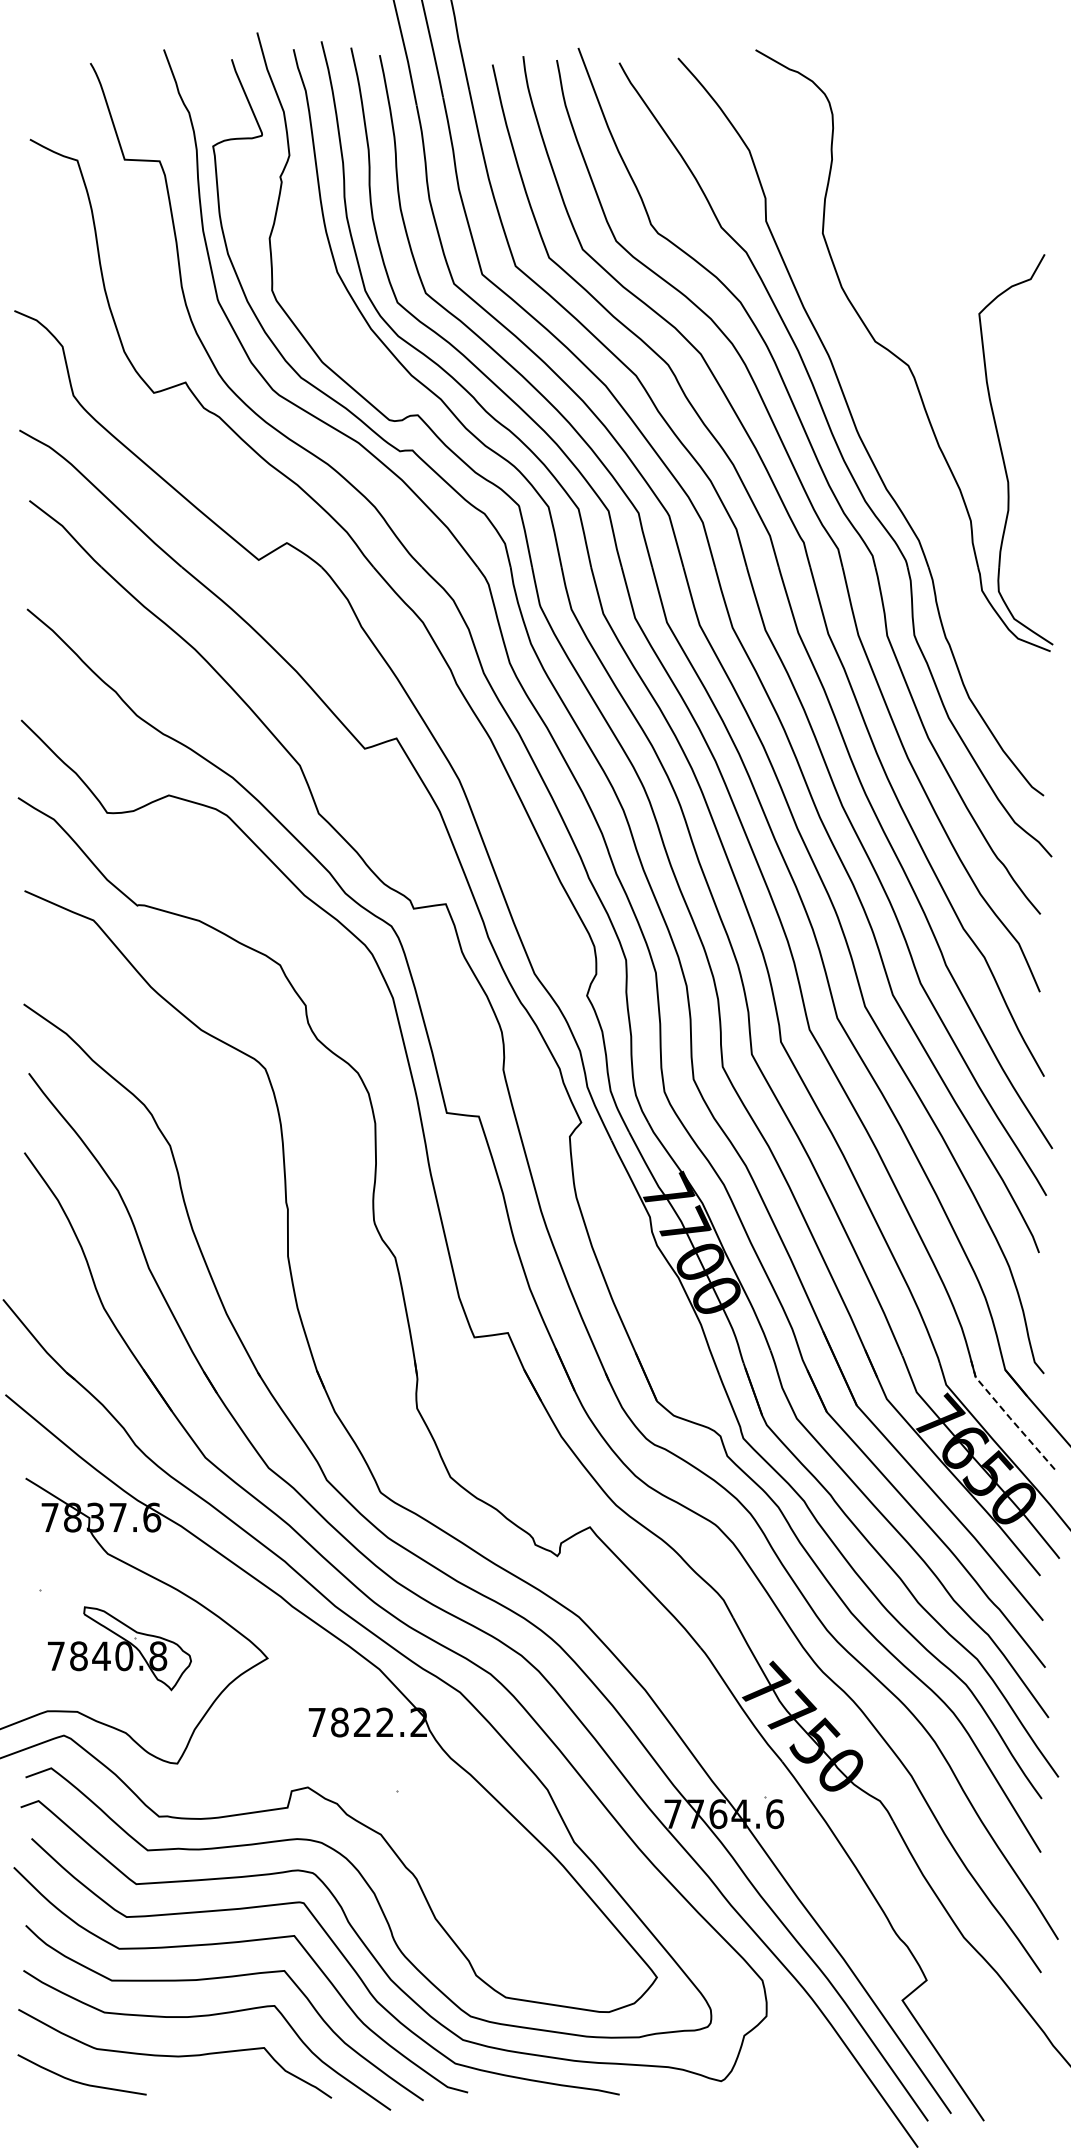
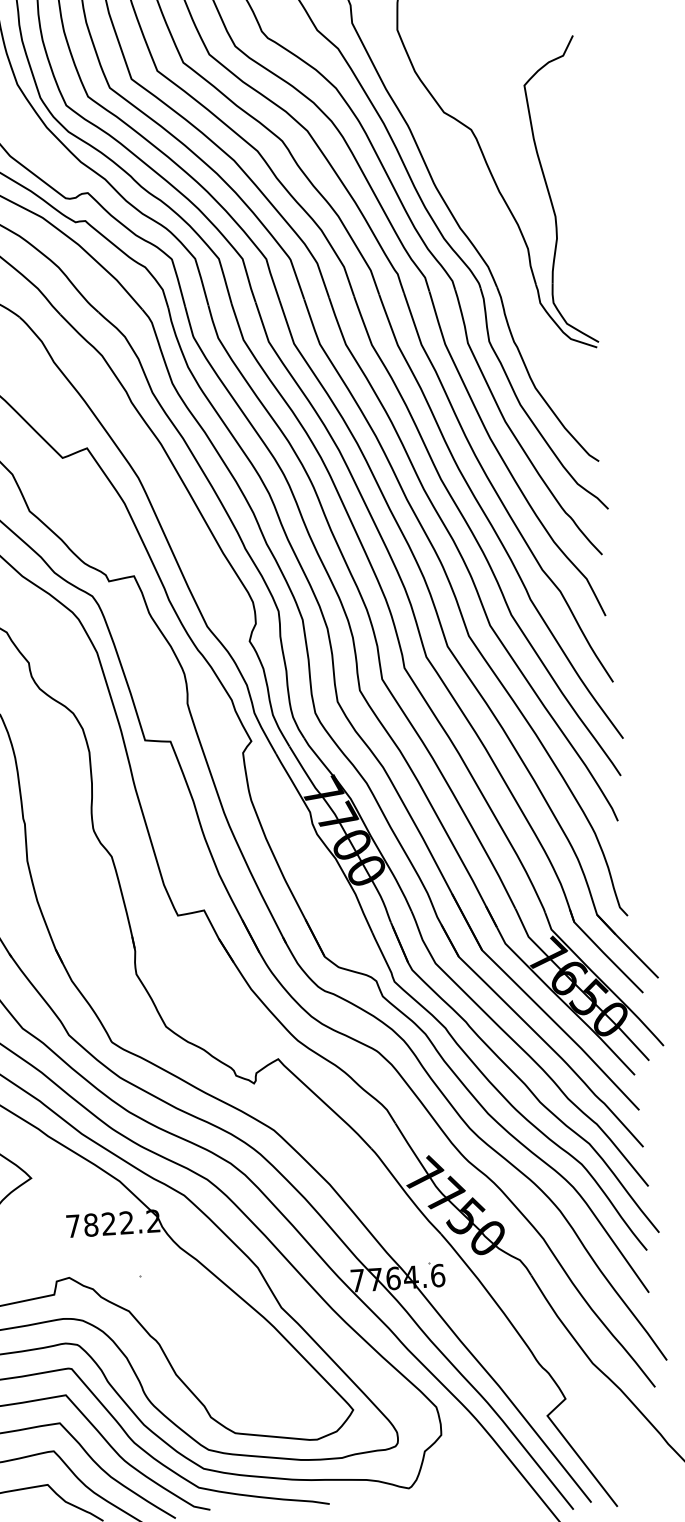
line: (1010, 1418) -> (603, 952), dashed -> solid

